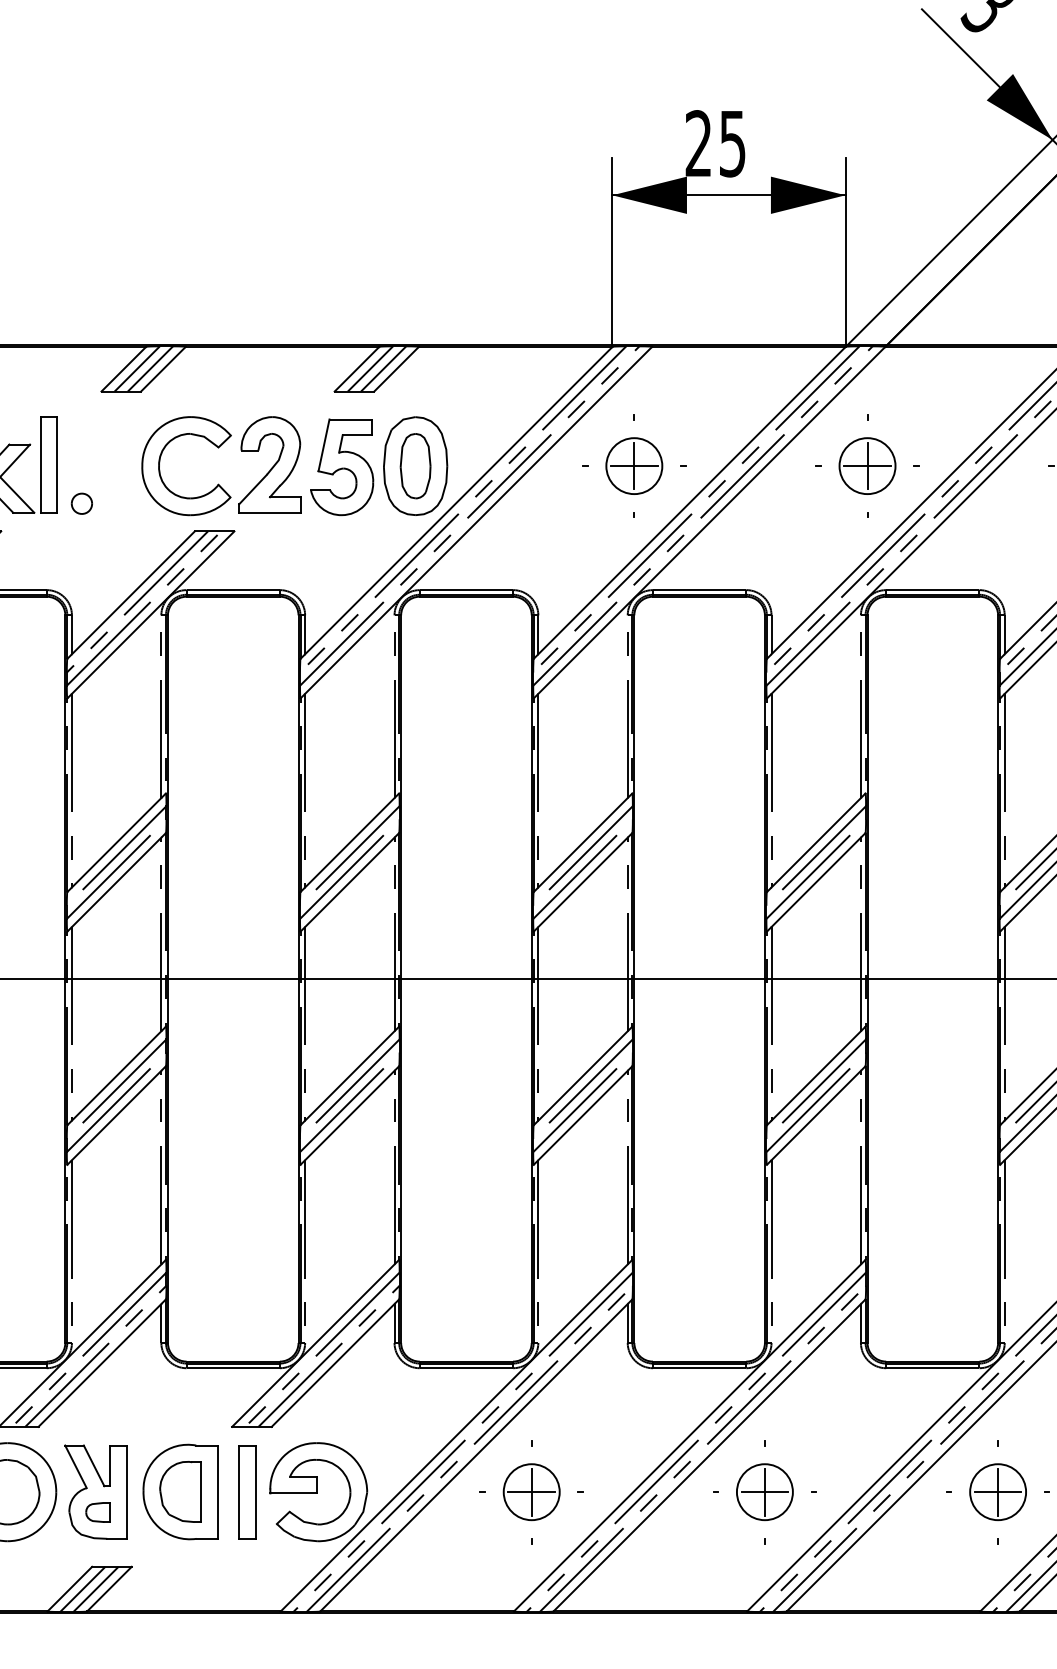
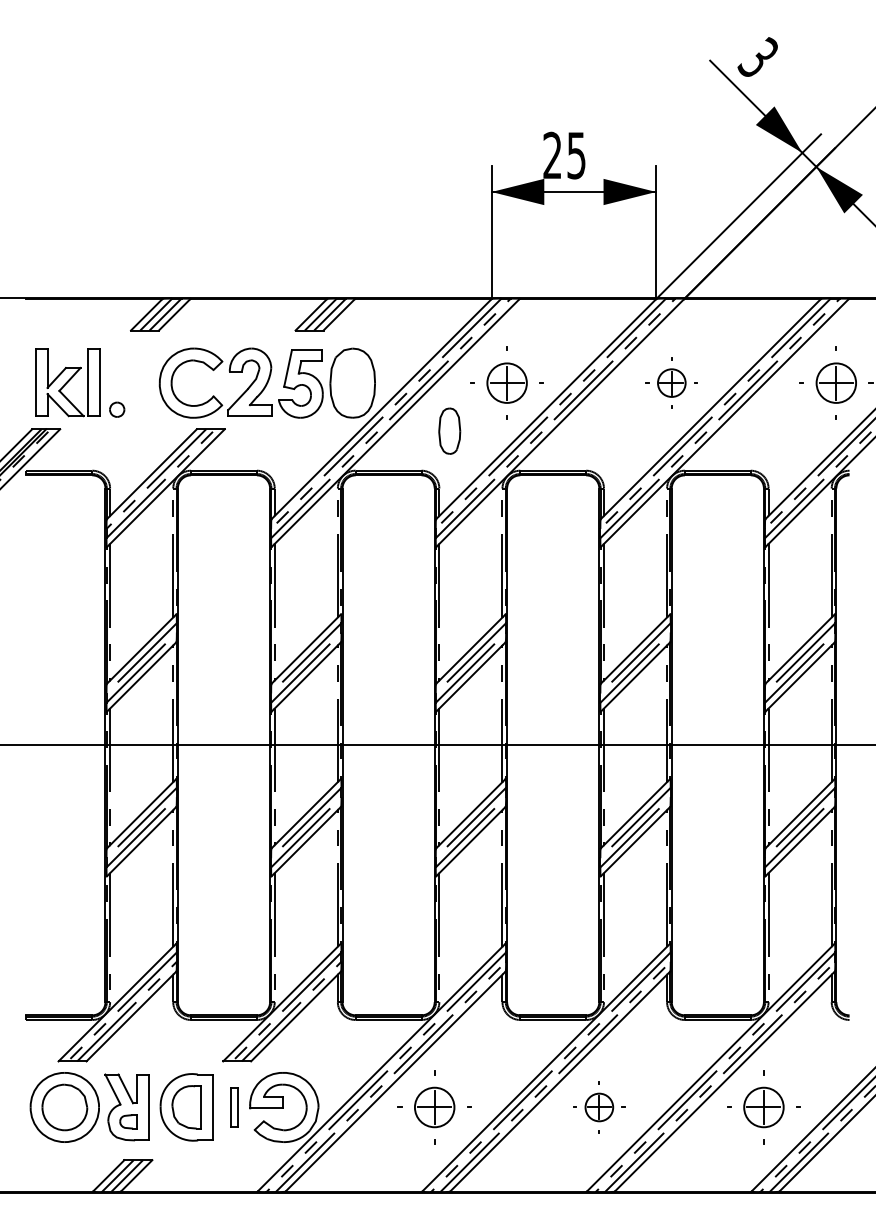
part: (415, 465) -> (449, 430), moved
part: (867, 465) -> (671, 382), size x0.7
part: (246, 1492) -> (233, 1107), size x0.6
part: (765, 1492) -> (599, 1107), size x0.7

